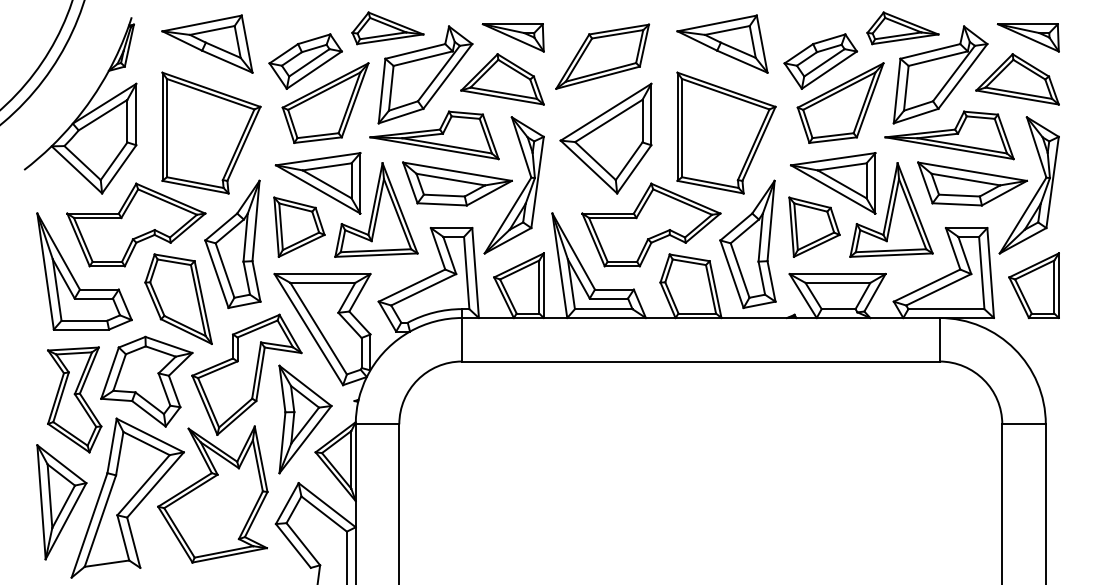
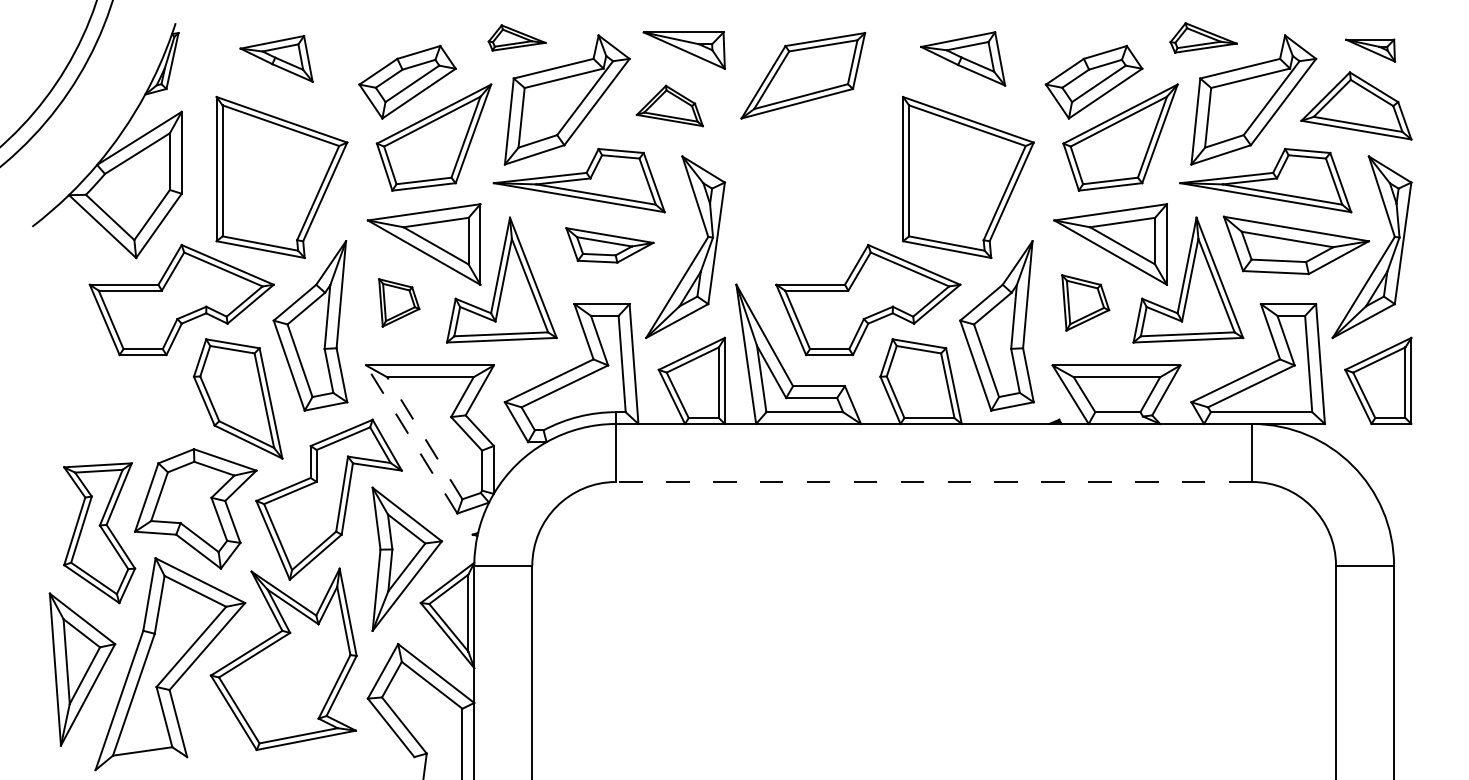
part: (387, 28) -> (516, 38), size x0.6
part: (902, 28) -> (1203, 38), size x0.7
part: (1027, 37) -> (1369, 50), size x0.6
part: (207, 43) -> (276, 58), size x0.6
part: (722, 43) -> (963, 58), size x0.7
part: (502, 79) -> (669, 106), size x0.6
part: (605, 138) -> (807, 184), removed
part: (457, 183) -> (609, 244), size x0.6
part: (299, 226) -> (399, 302), size x0.6
part: (814, 226) -> (1085, 302), size x0.7
part: (74, 277) -> (99, 370), removed
line: (318, 328) -> (424, 437), solid -> dashed
line: (308, 329) -> (411, 439), solid -> dashed
line: (700, 361) -> (933, 481), solid -> dashed

